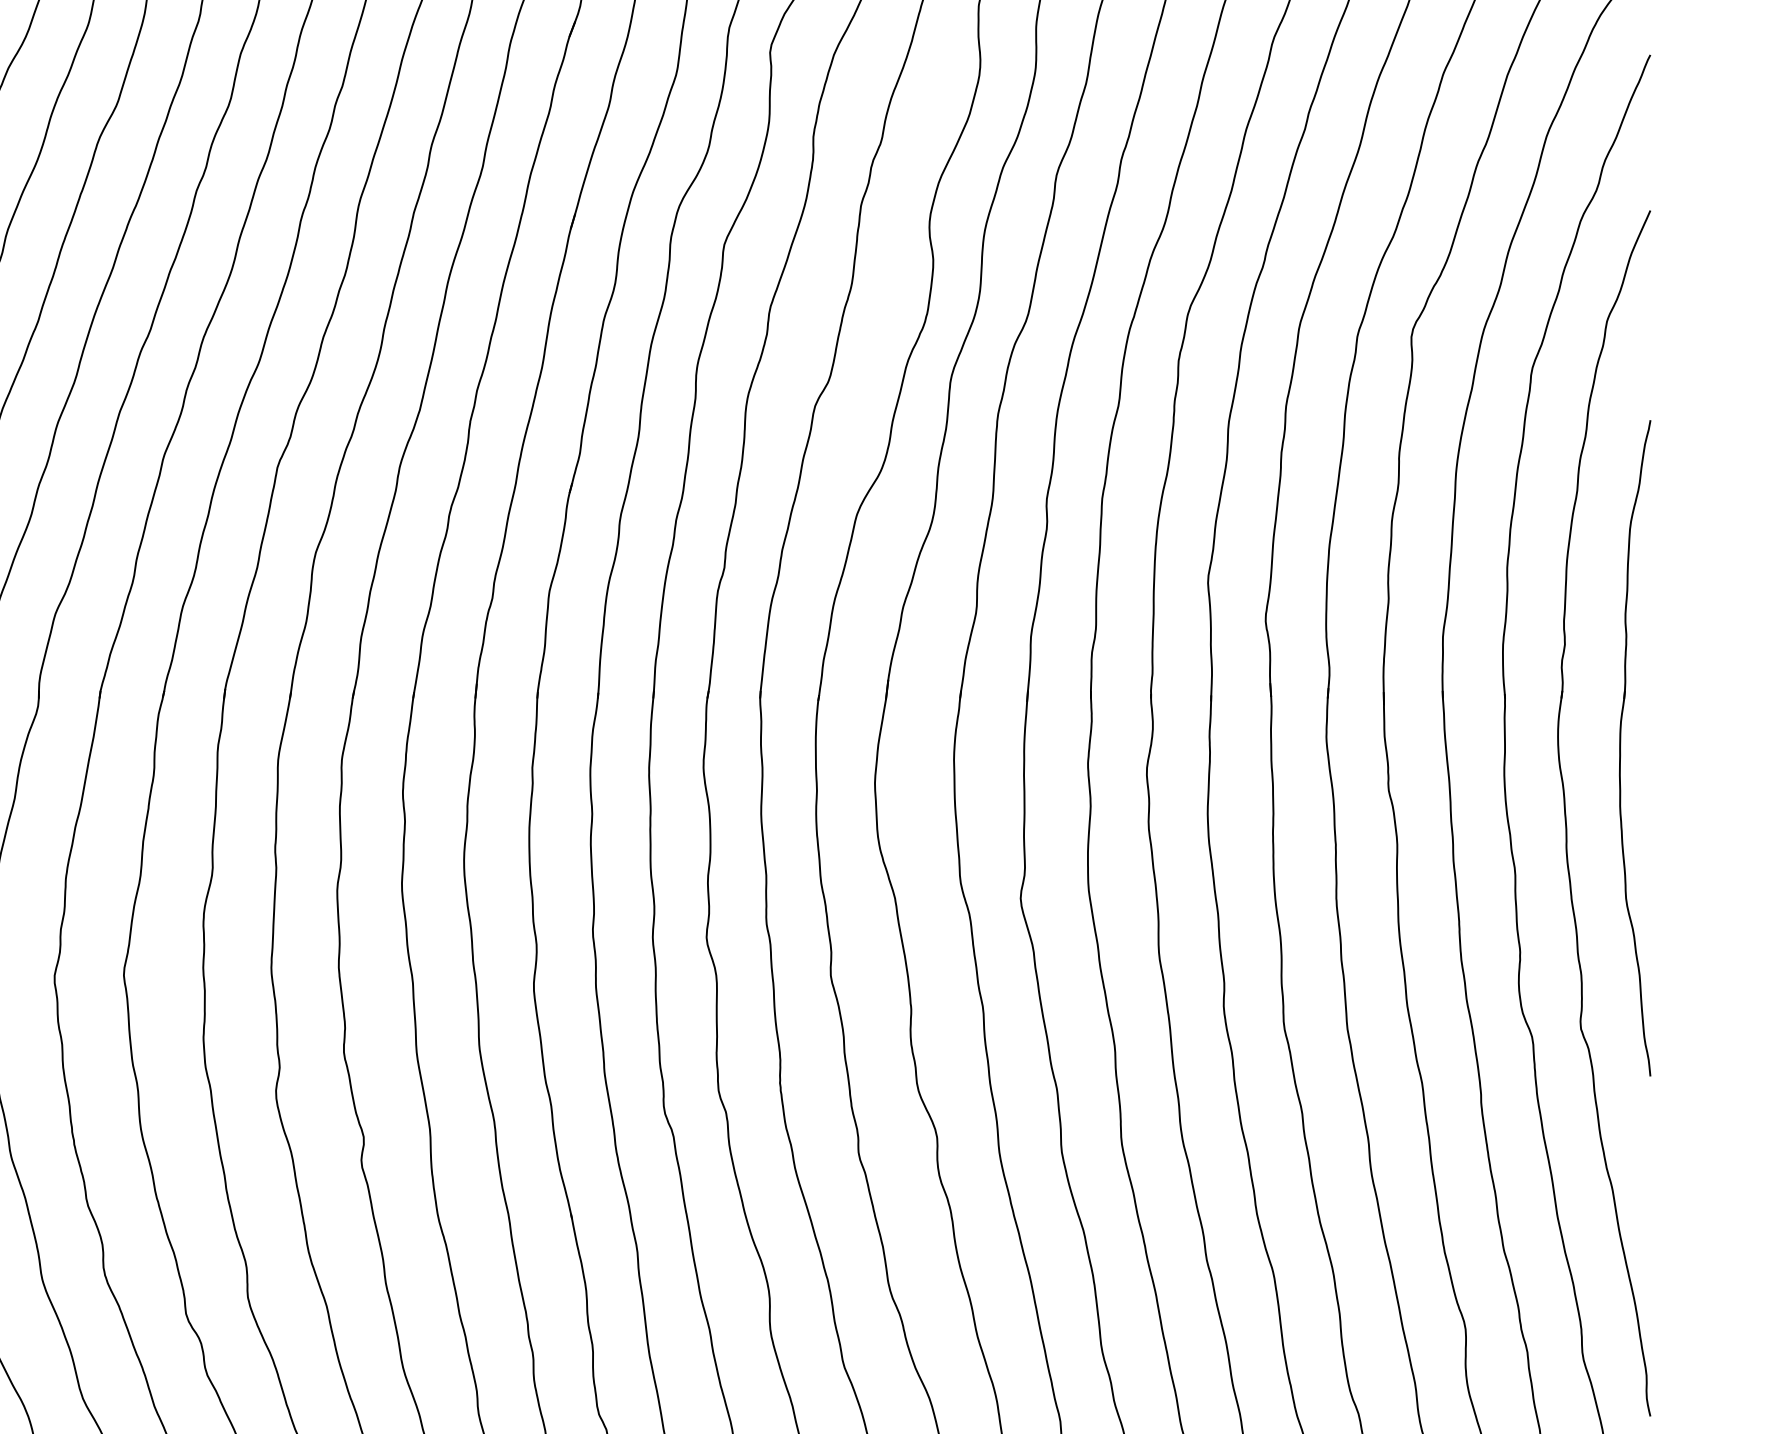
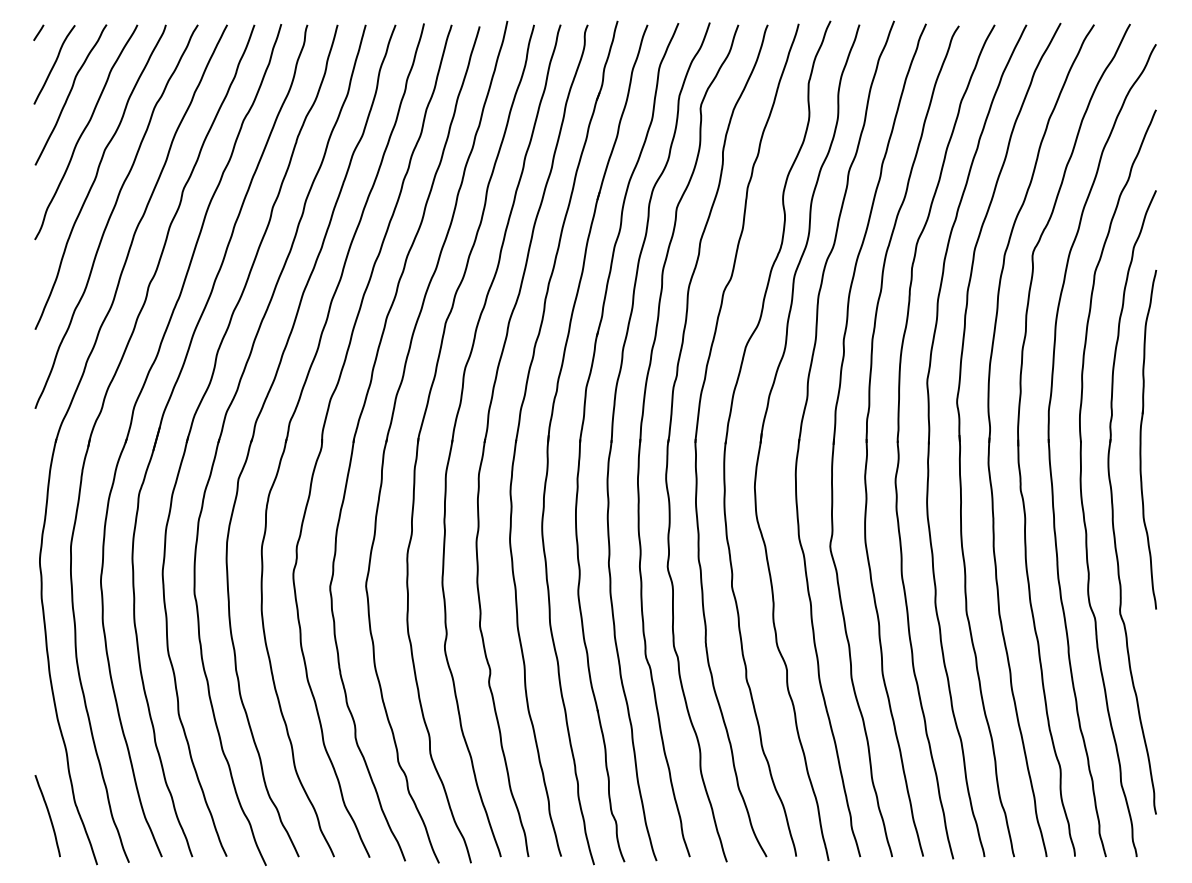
part: (1621, 747) -> (1141, 439), moved

